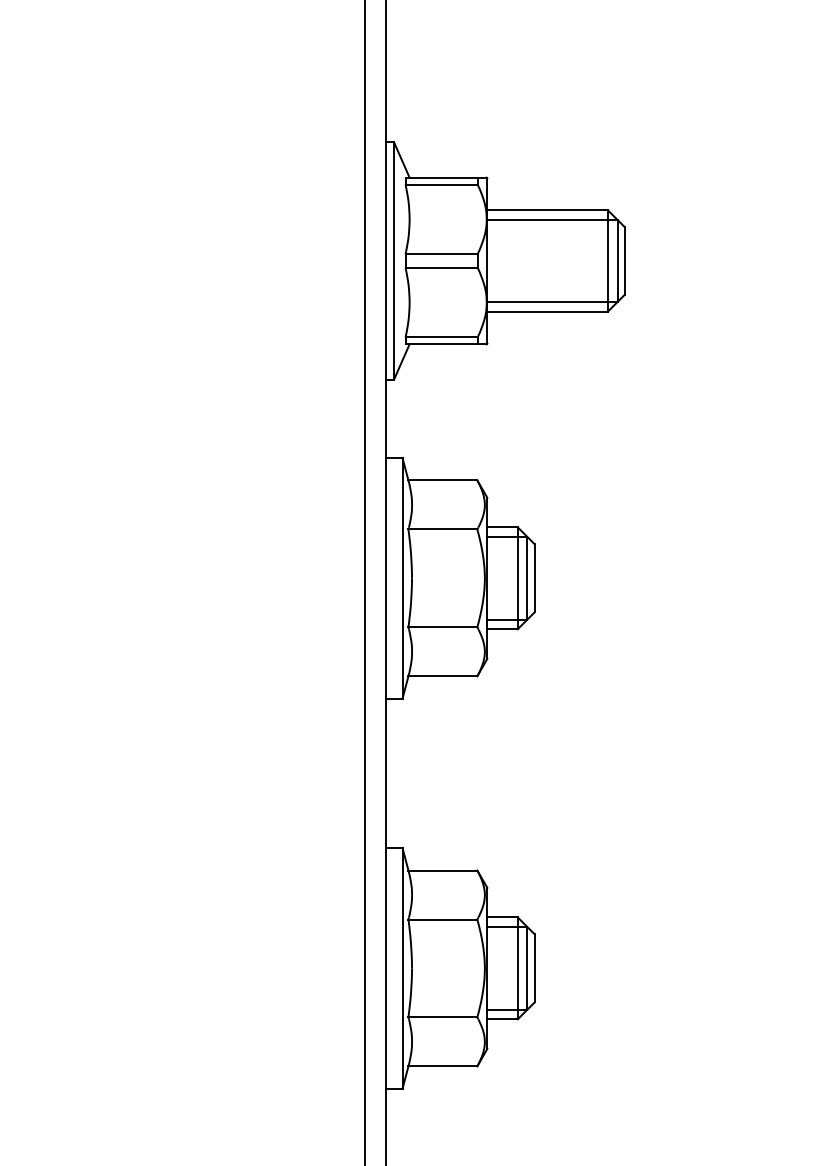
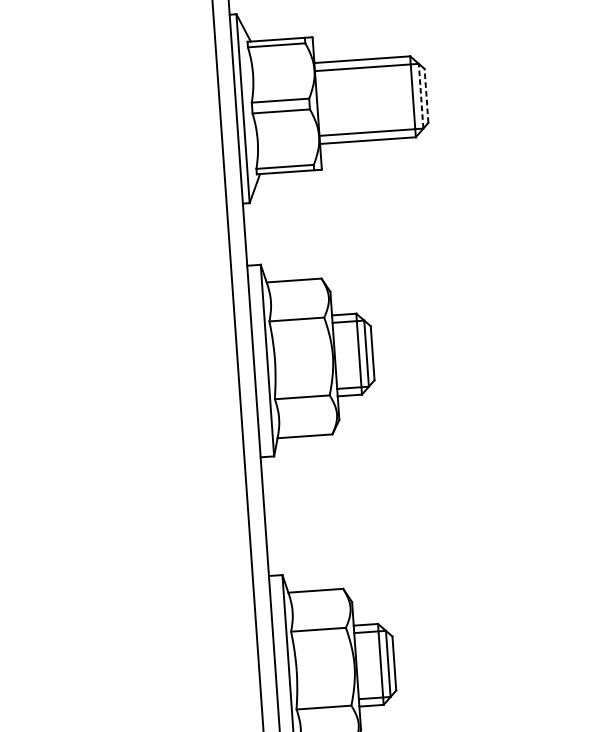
line: (617, 260) -> (420, 95), solid -> dashed
line: (624, 260) -> (426, 95), solid -> dashed

